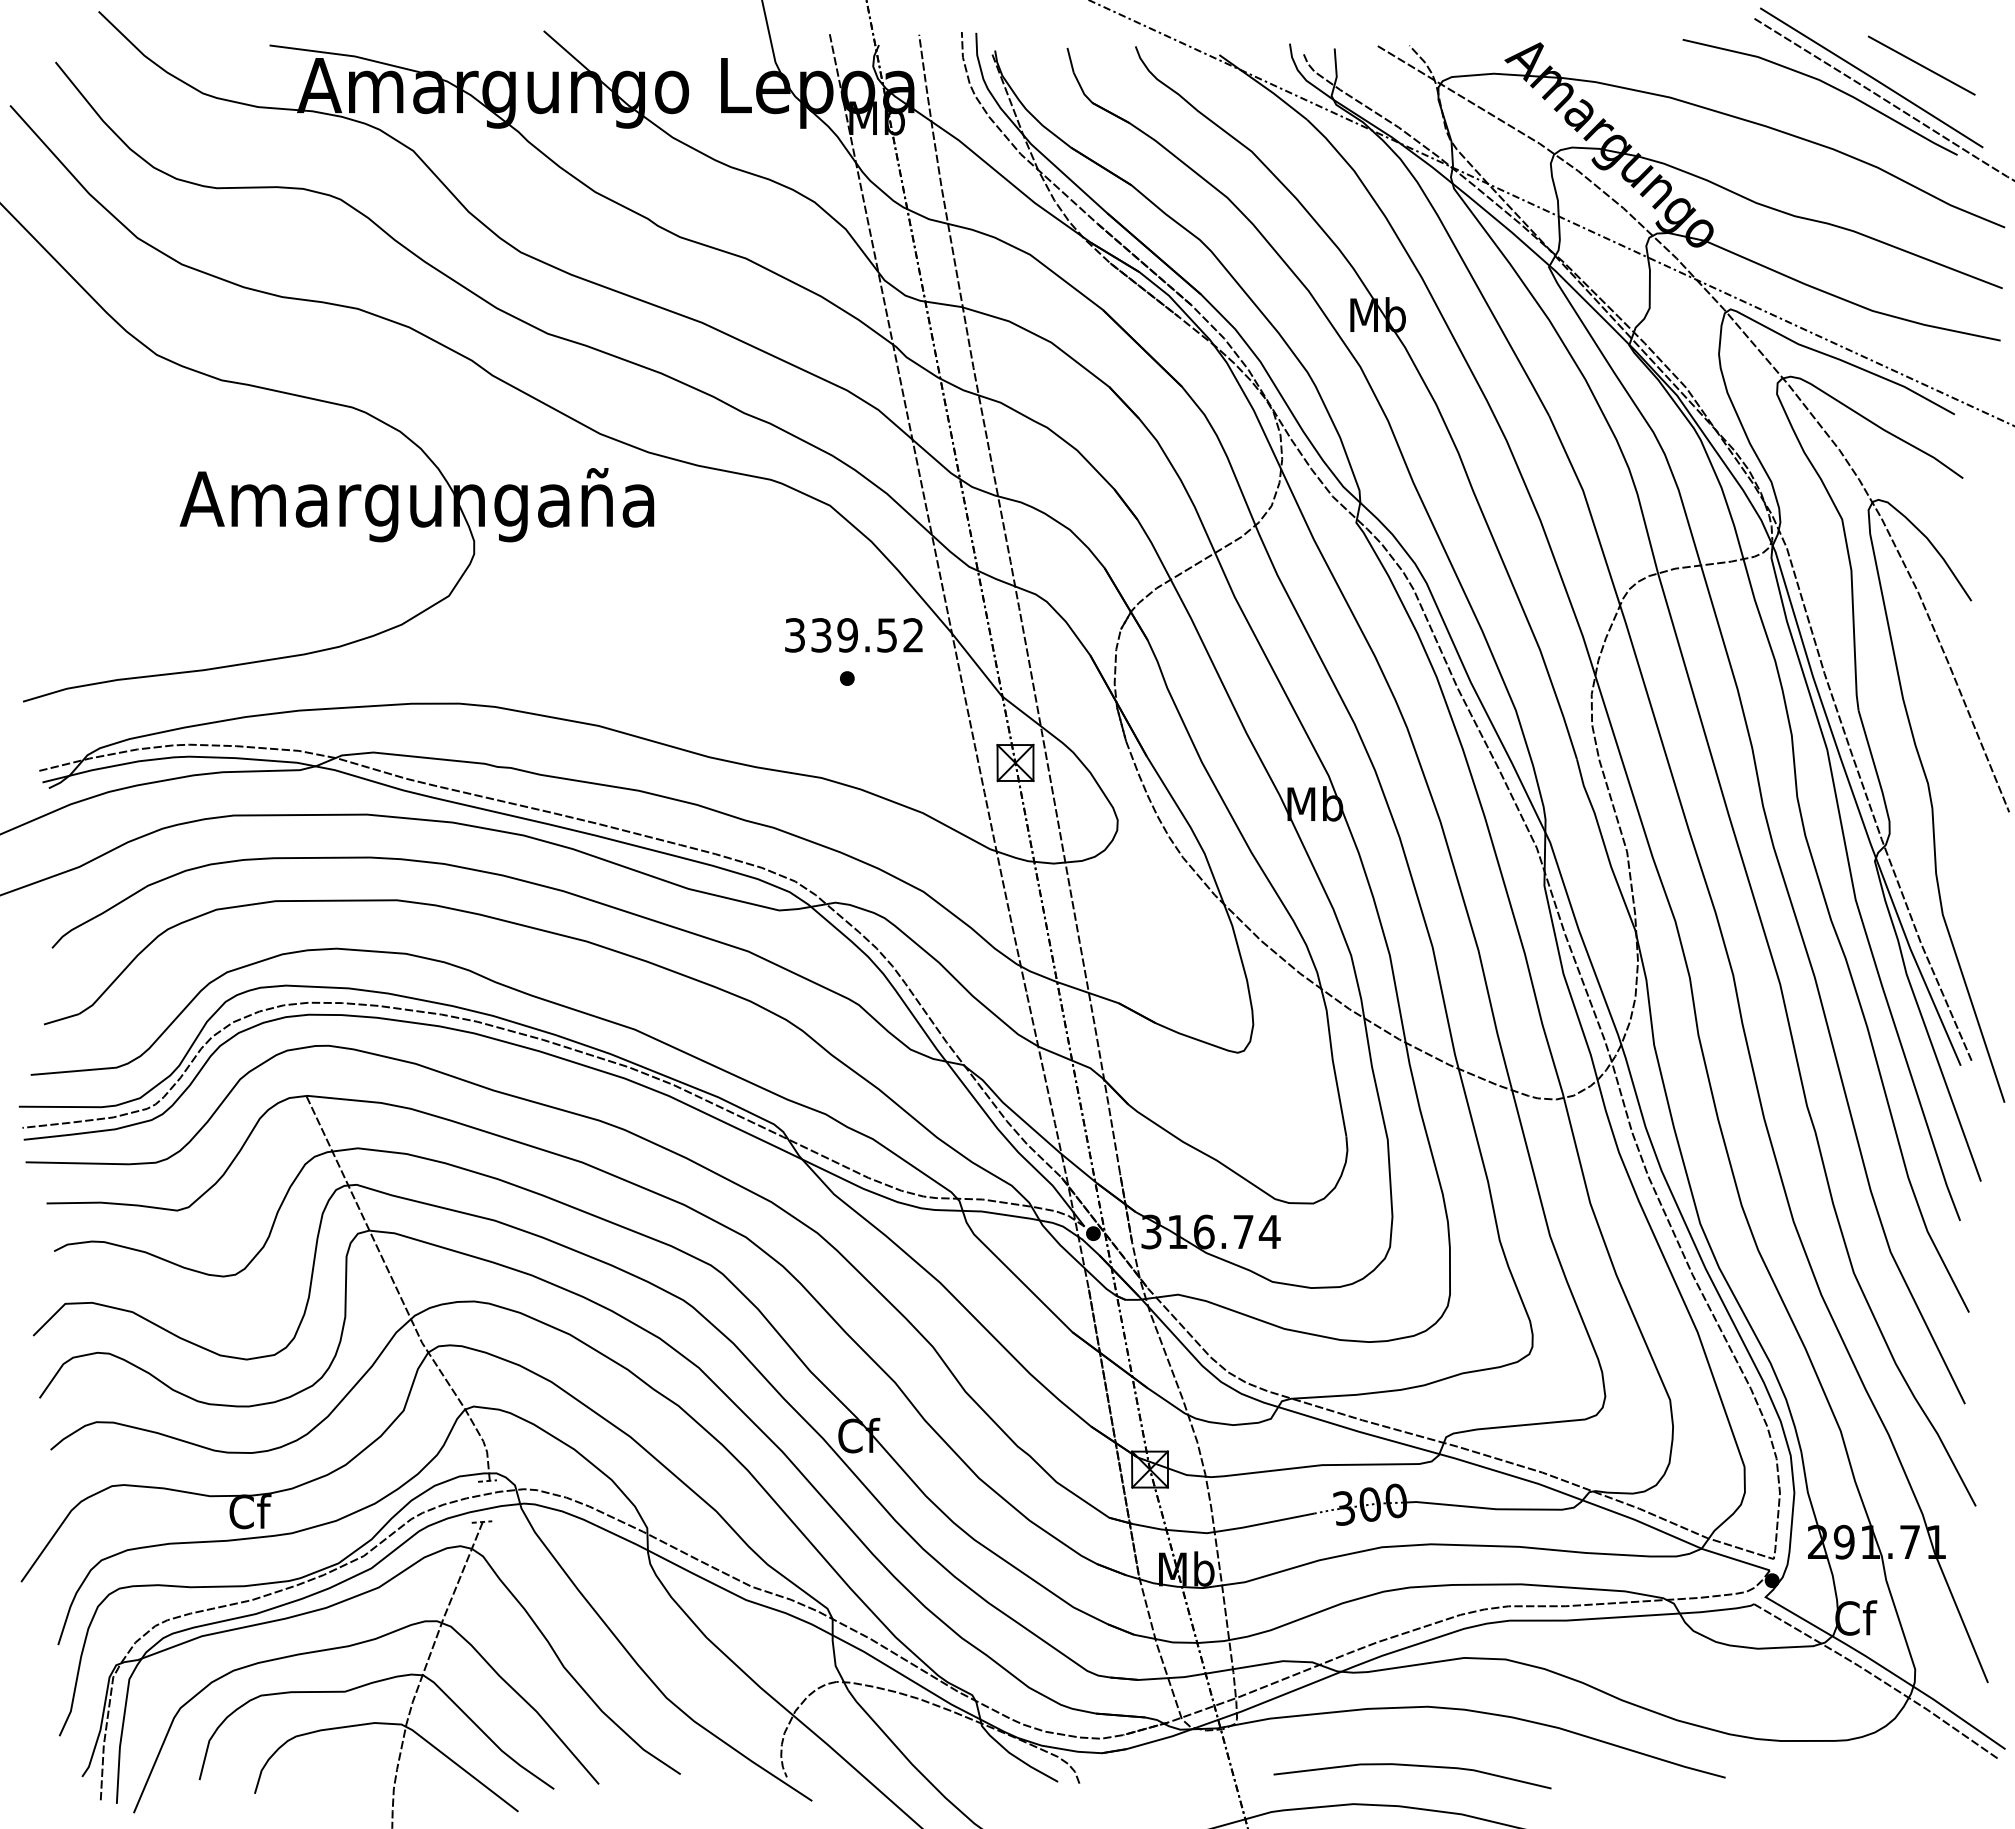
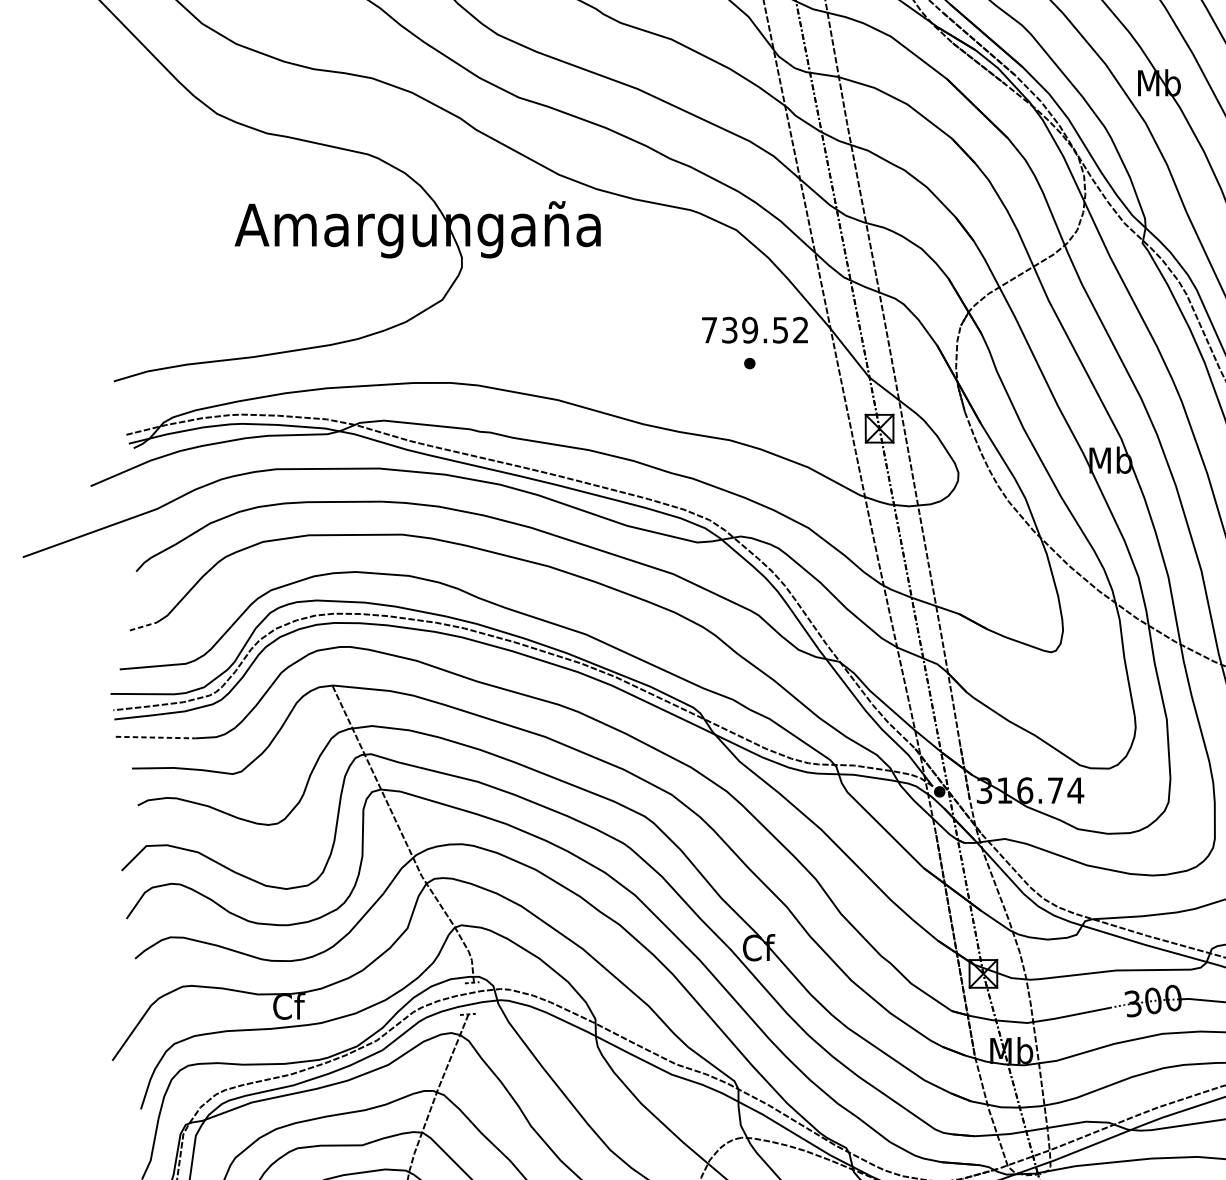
text: (794, 635) -> (709, 330), 339.52 -> 739.52
line: (62, 1019) -> (144, 626), solid -> dashed
line: (77, 1163) -> (155, 737), solid -> dashed

